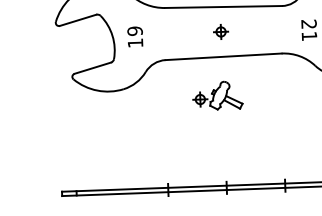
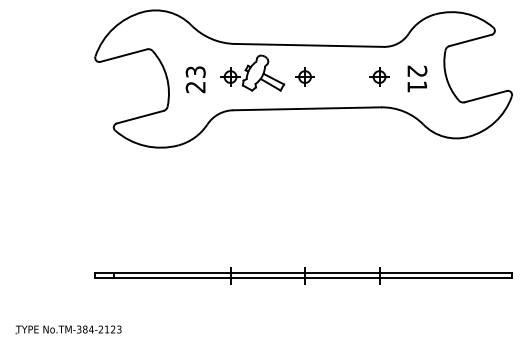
part: (279, 29) -> (379, 76), added
text: (135, 37) -> (195, 79), 19 -> 23
part: (217, 95) -> (252, 72), moved

